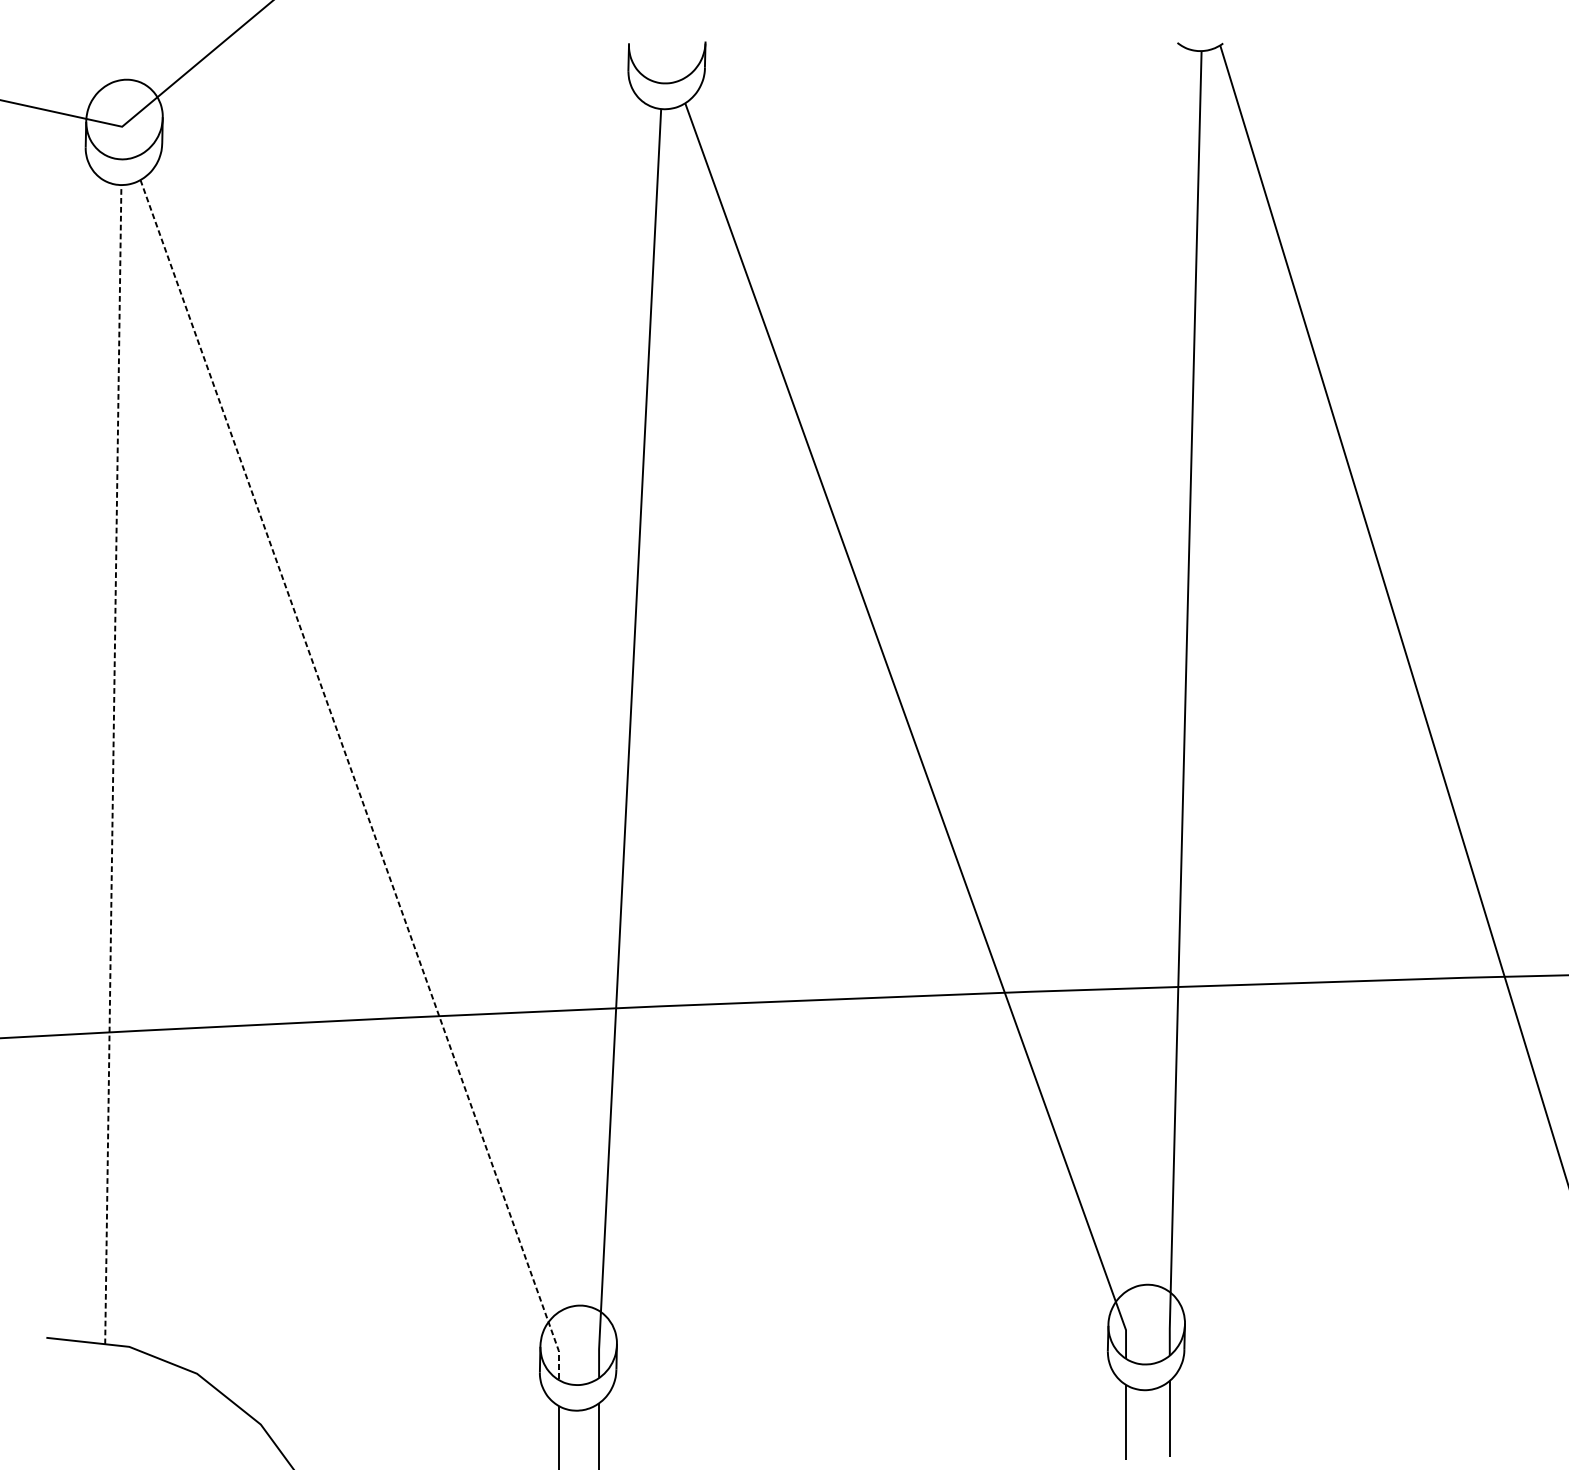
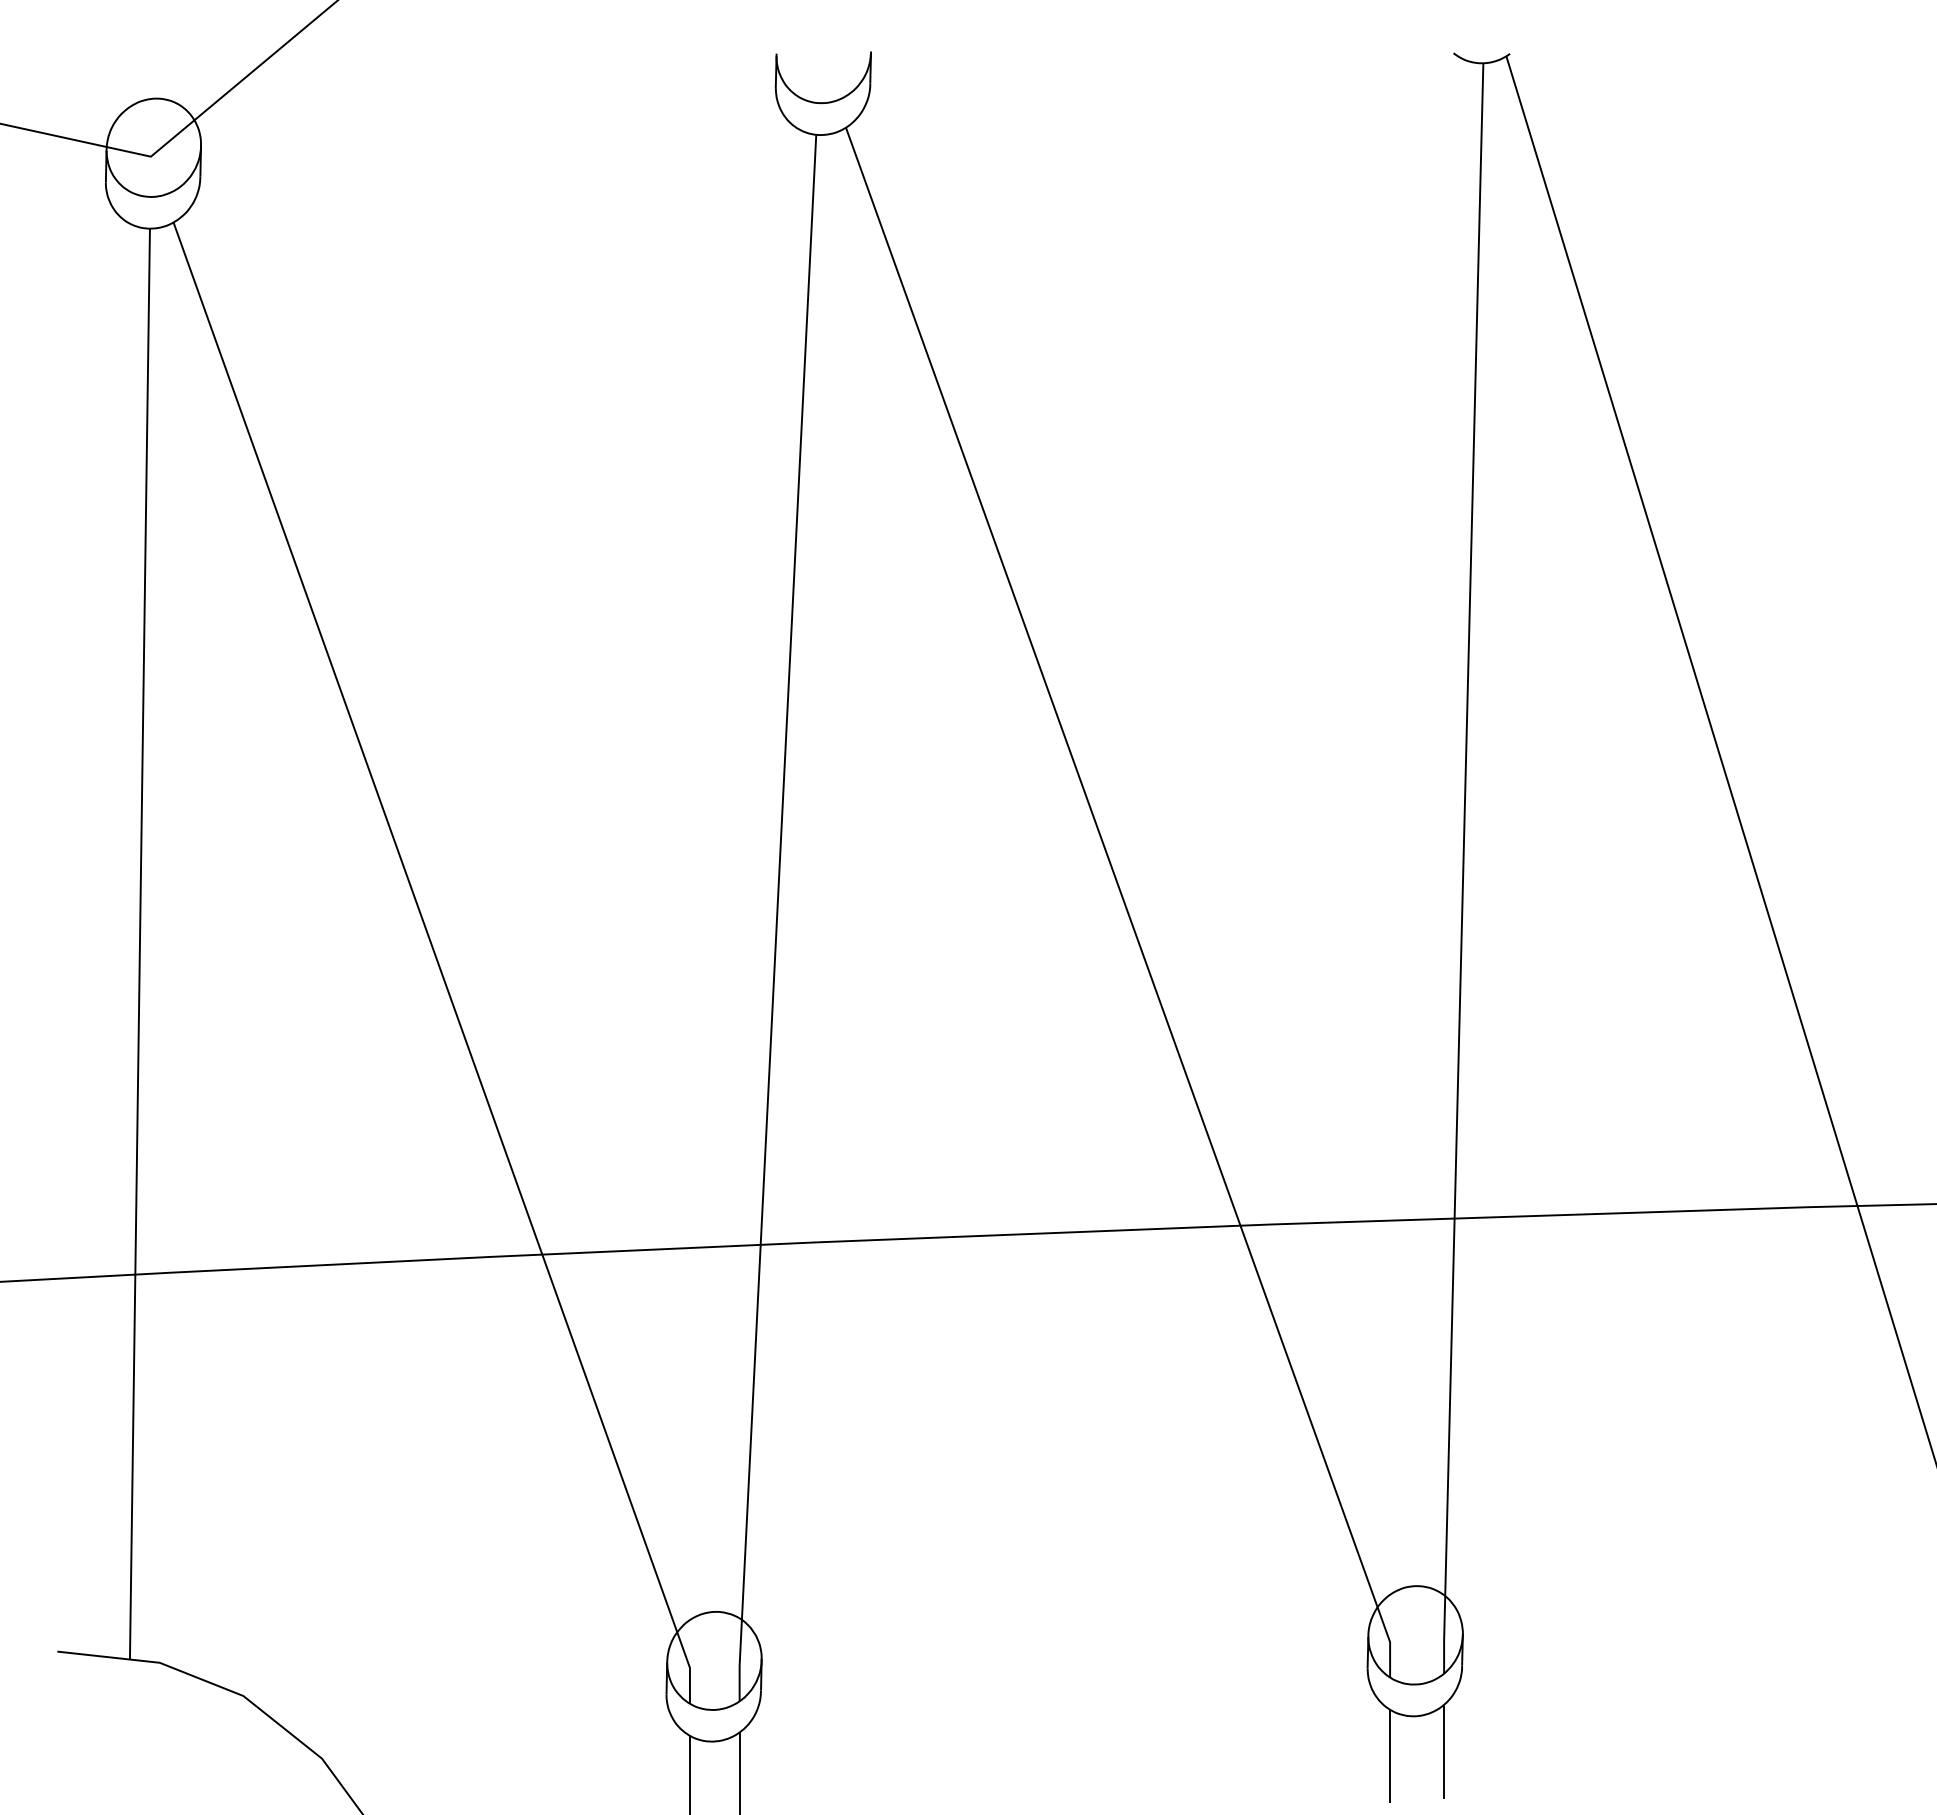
line: (112, 764) -> (139, 943), dashed -> solid
line: (354, 779) -> (437, 962), dashed -> solid

